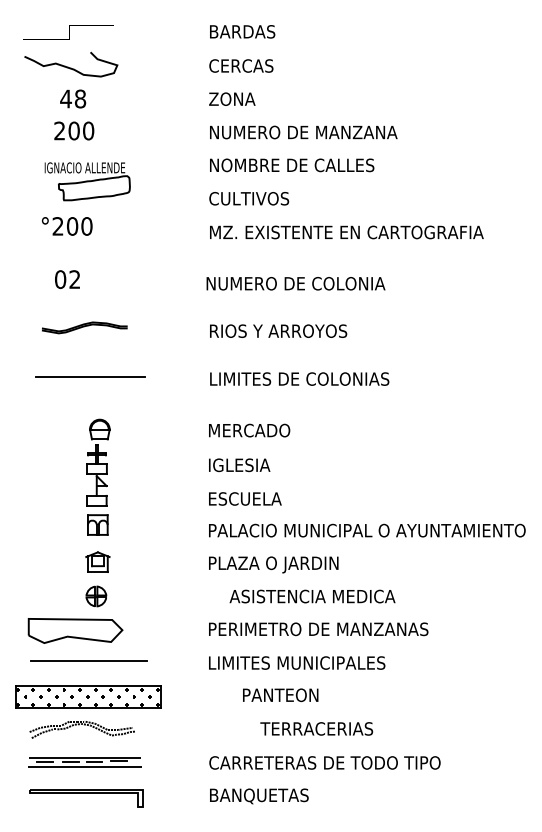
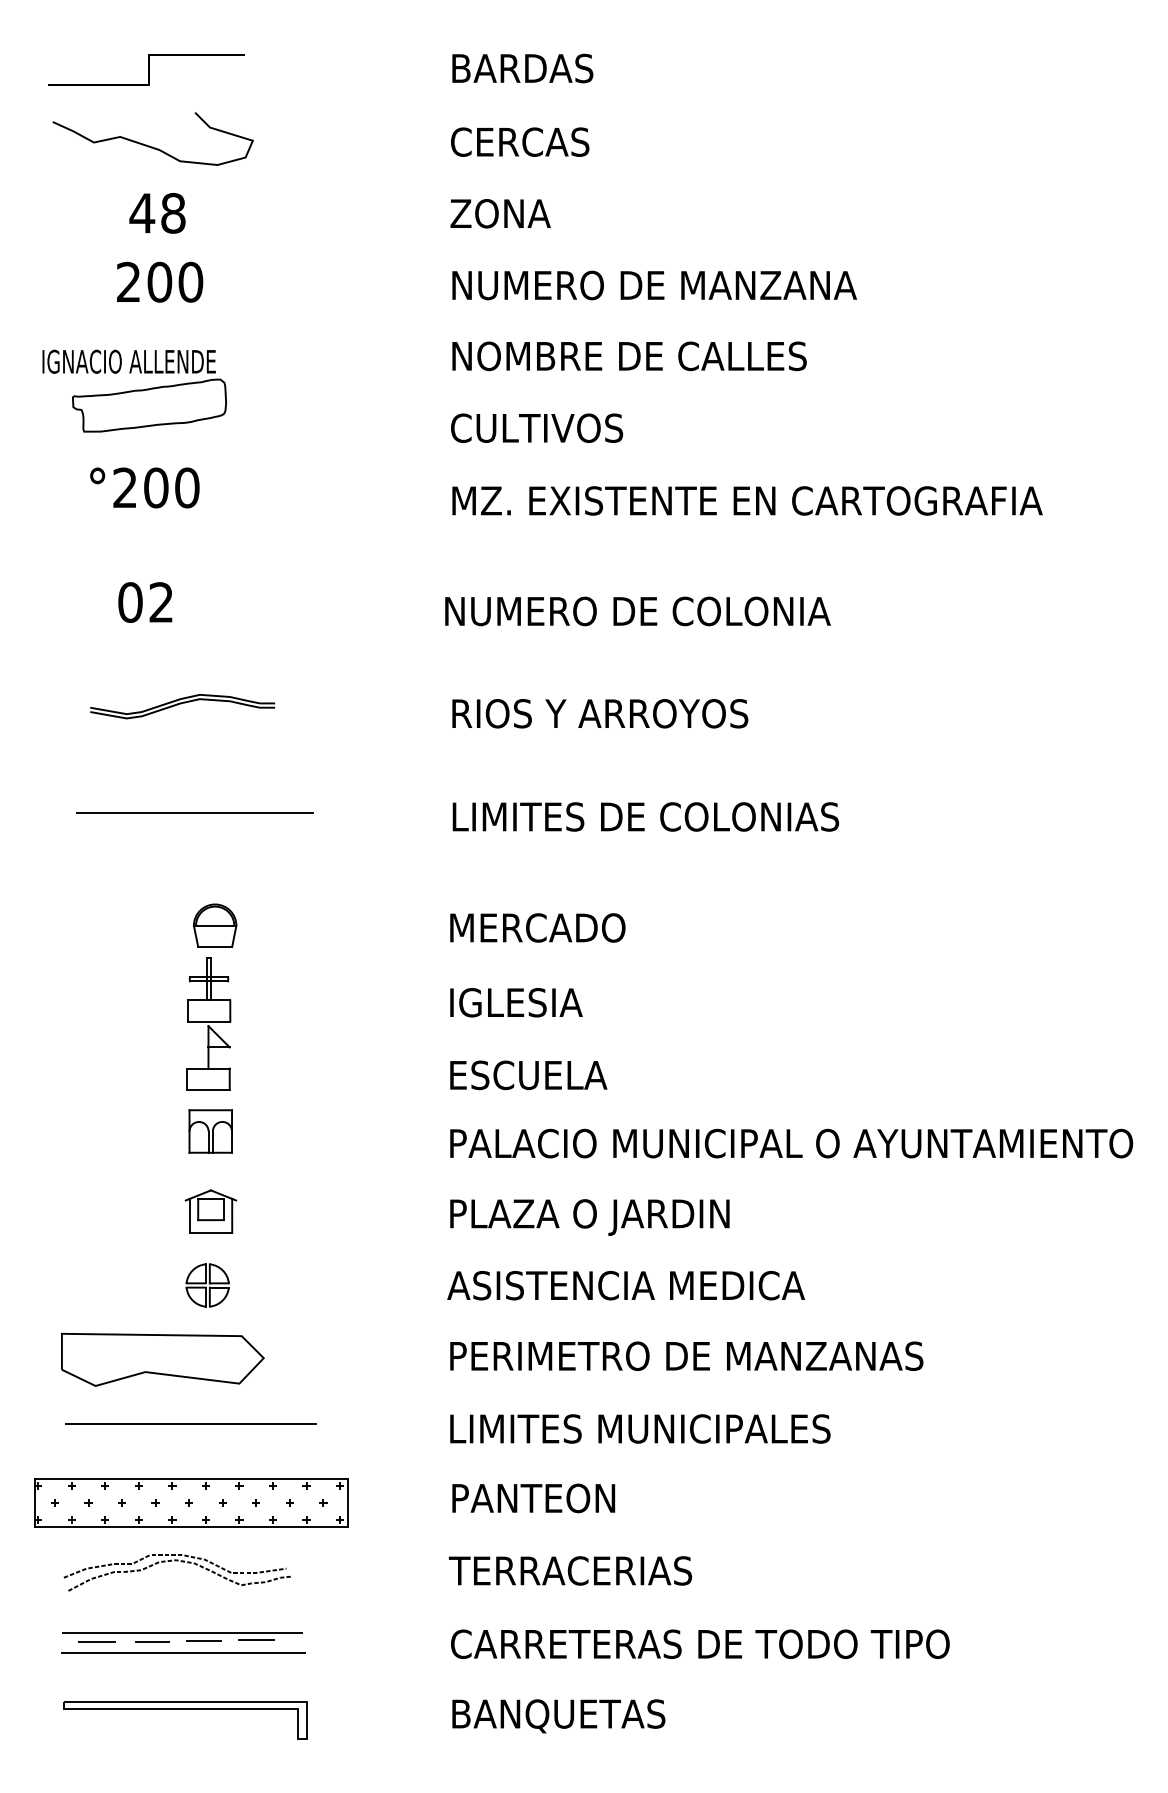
part: (87, 181) -> (134, 391), moved
text: (312, 596) -> (626, 1285), moved
text: (280, 695) -> (533, 1498), moved
text: (316, 728) -> (569, 1570), moved

